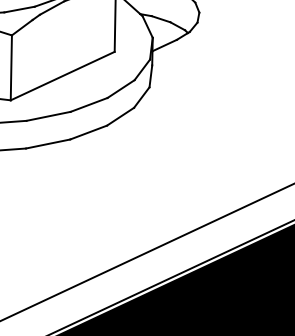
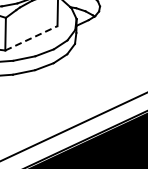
line: (62, 76) -> (31, 38), solid -> dashed

